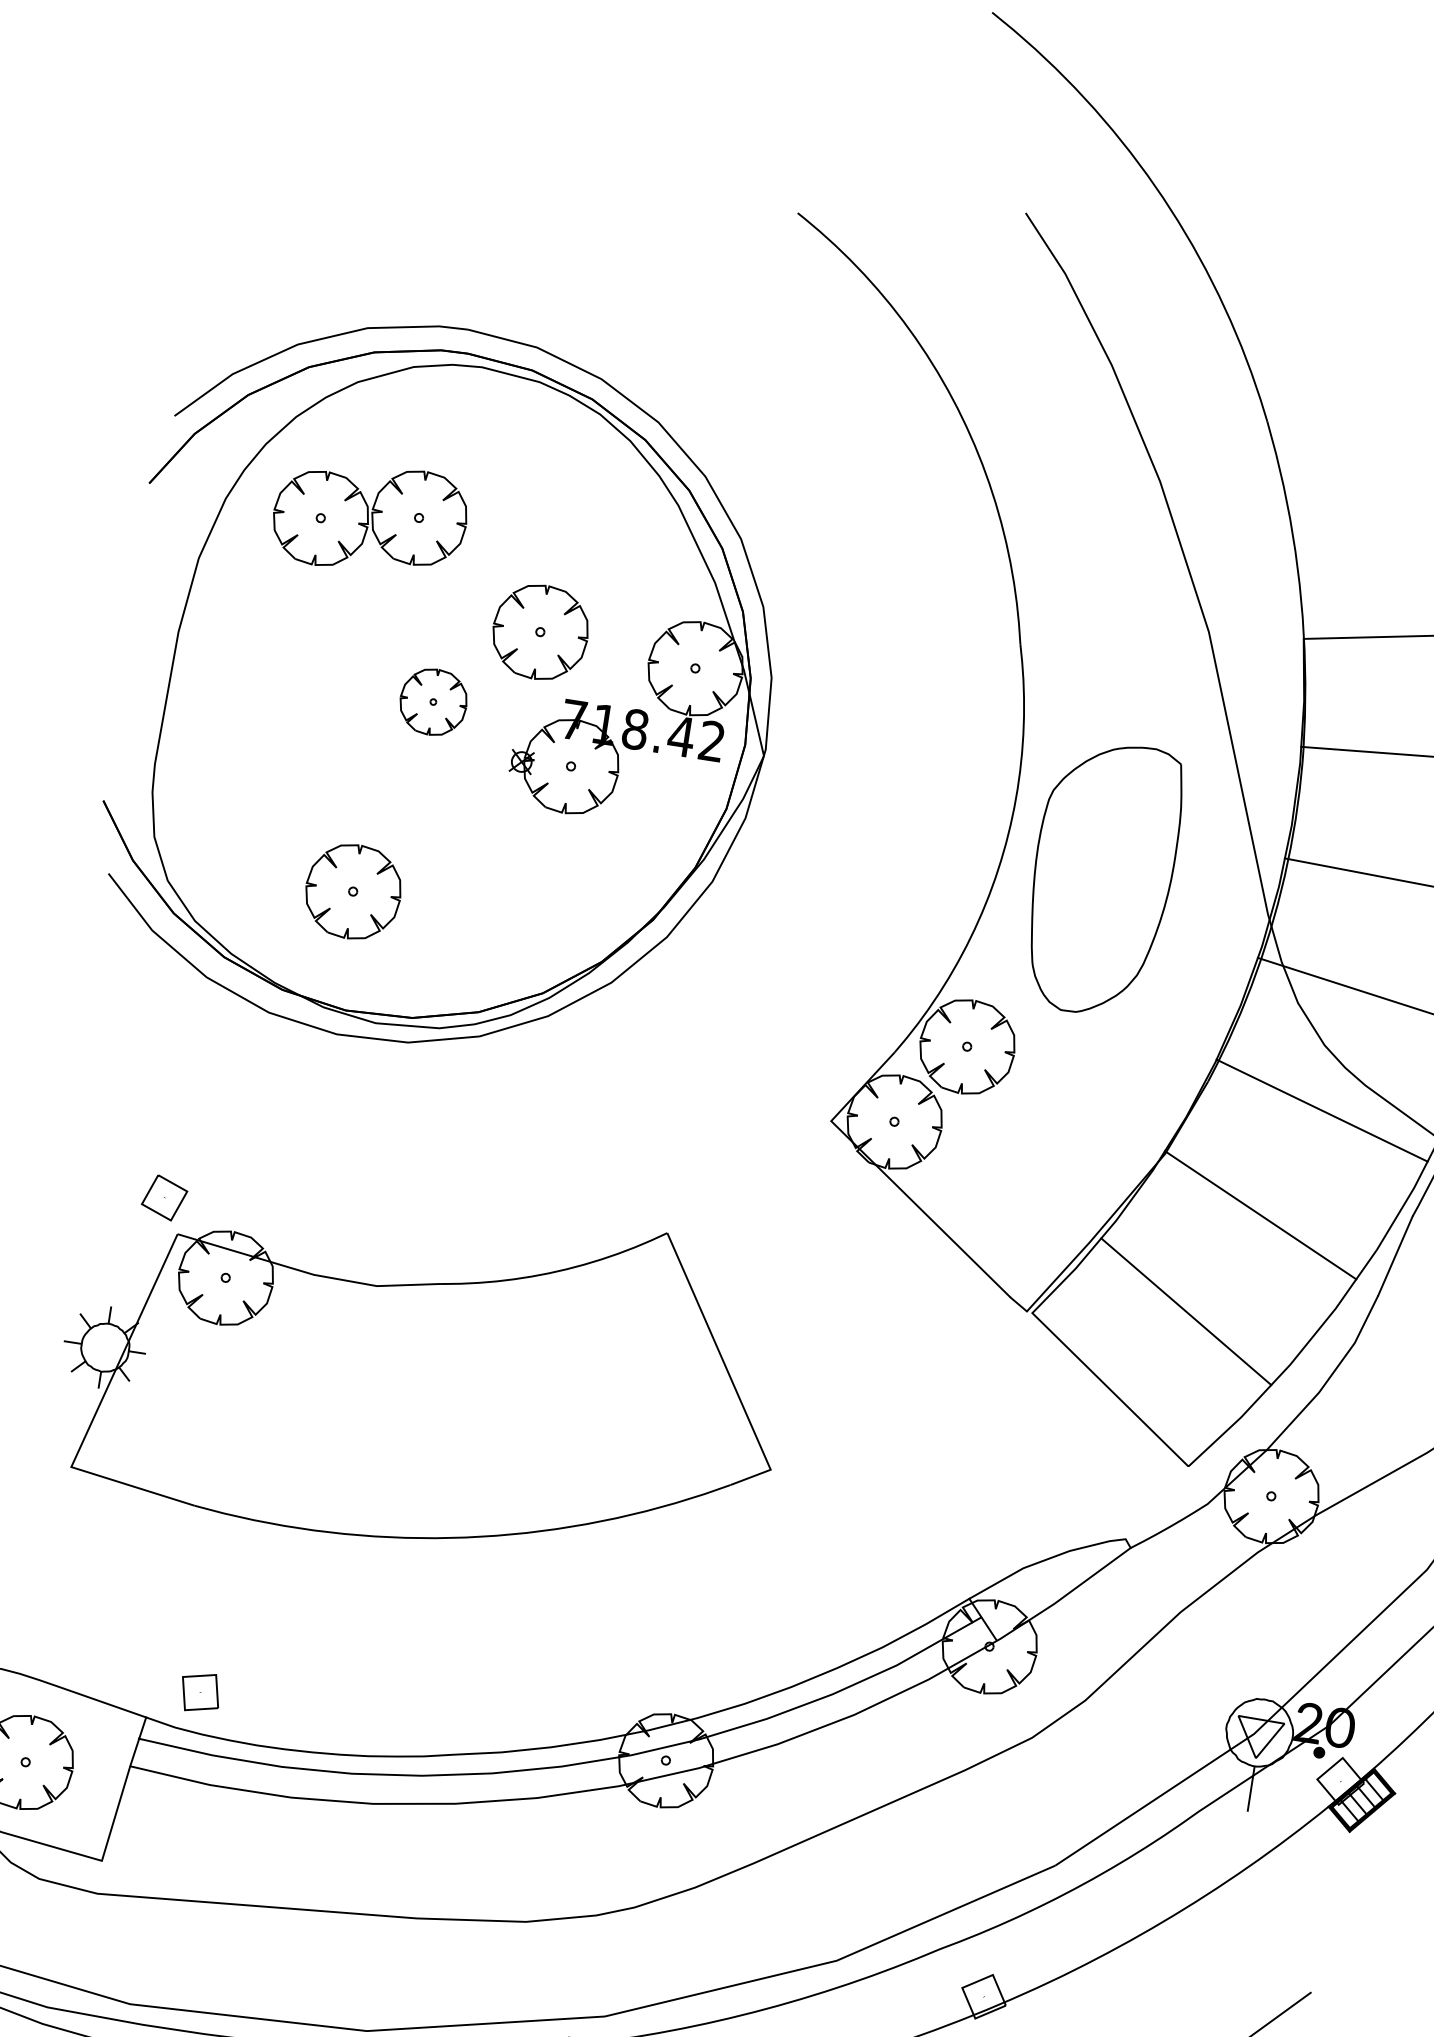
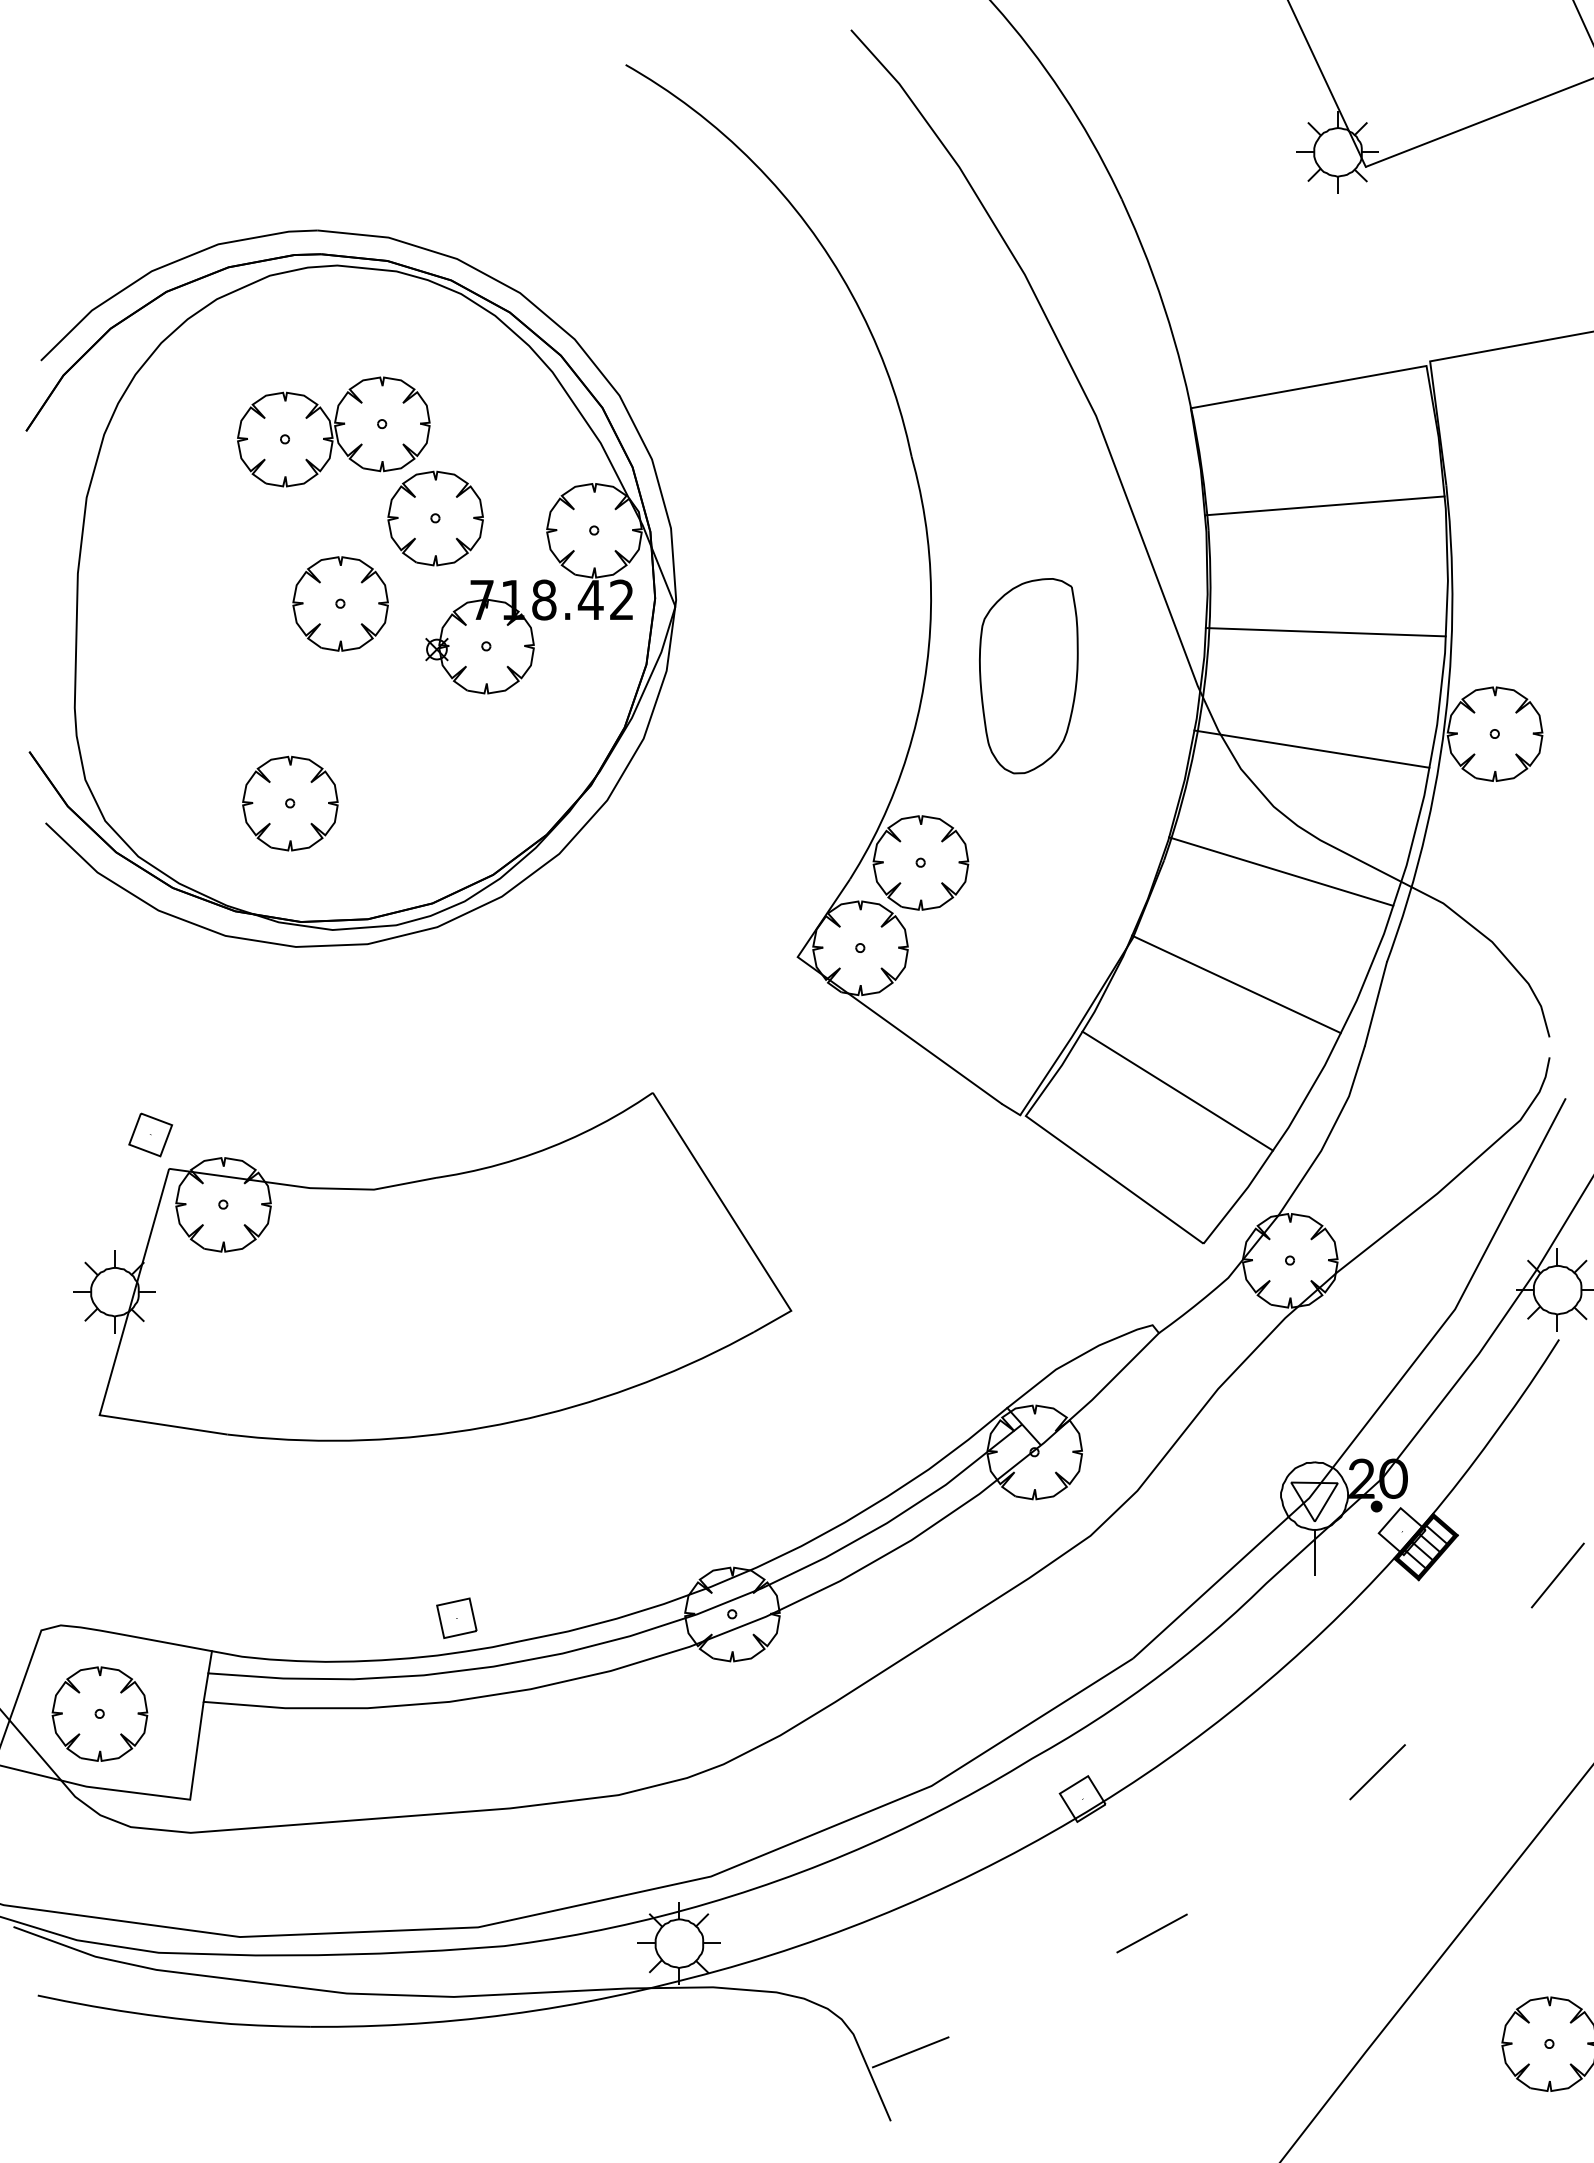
part: (369, 517) -> (333, 431), moved
part: (433, 701) -> (340, 603), size x1.43
part: (1102, 879) -> (1028, 676), size x0.71
part: (200, 1691) -> (456, 1617), moved

